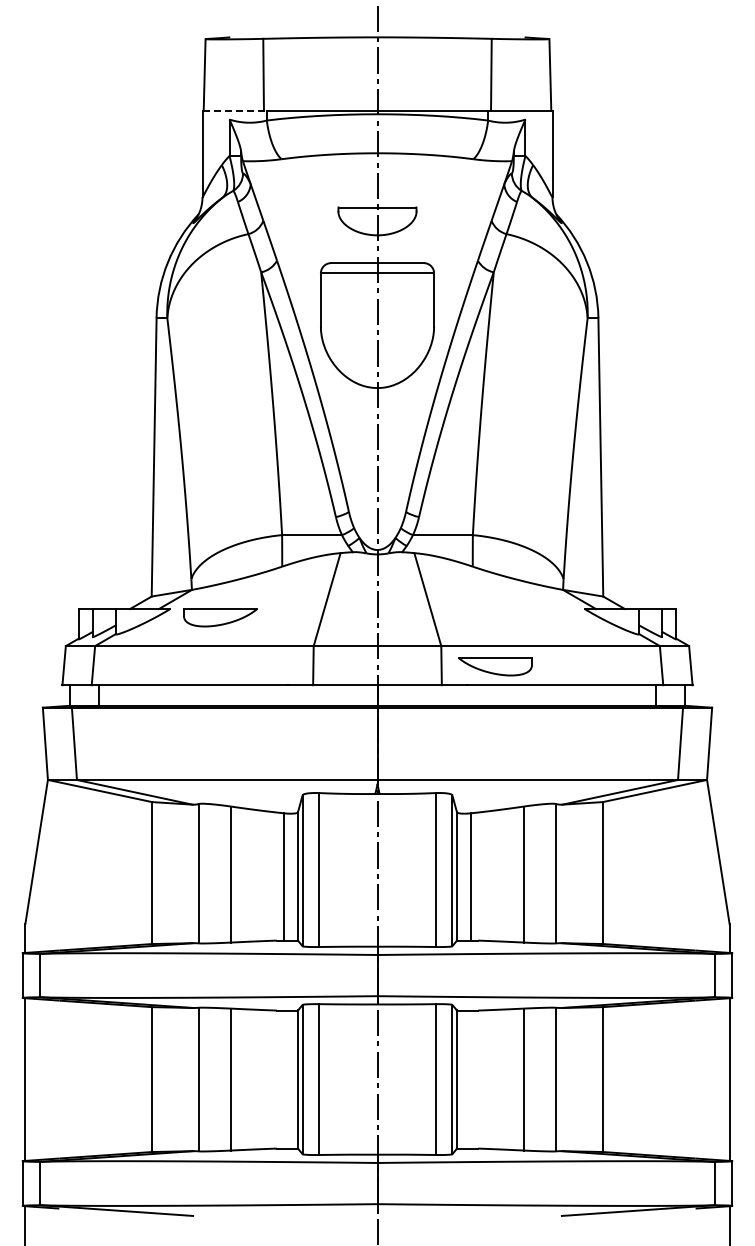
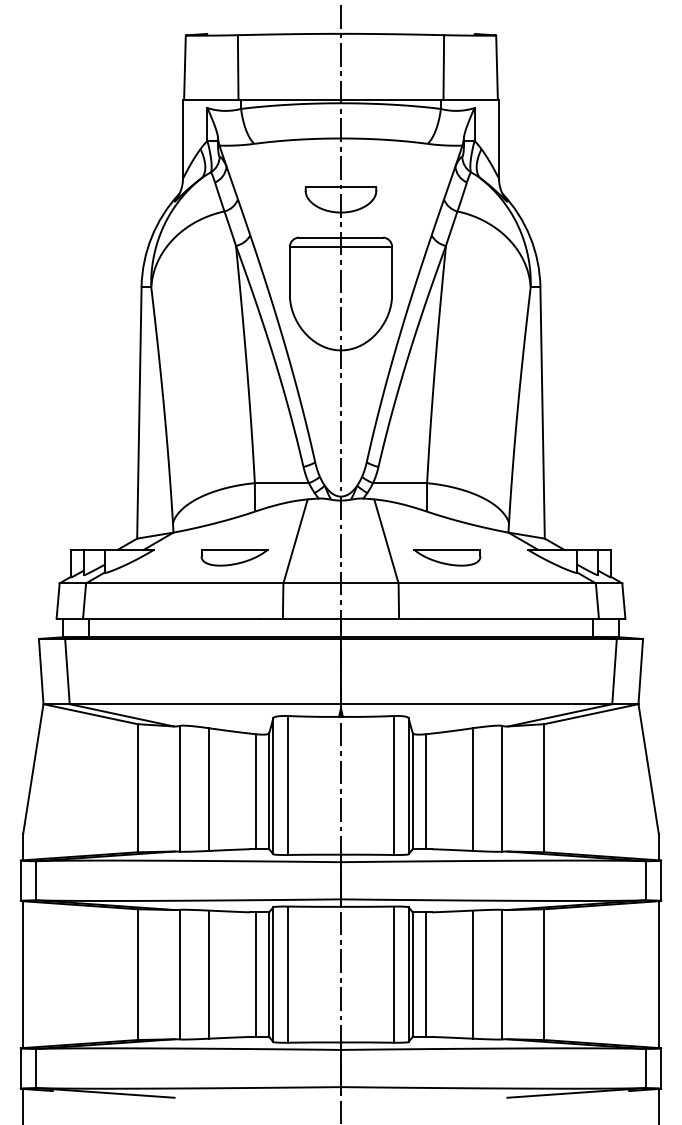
line: (235, 110) -> (212, 99), dashed -> solid
part: (220, 617) -> (234, 557), moved
part: (495, 666) -> (447, 557), moved
line: (283, 1079) -> (256, 974), added
line: (471, 1079) -> (425, 974), added

